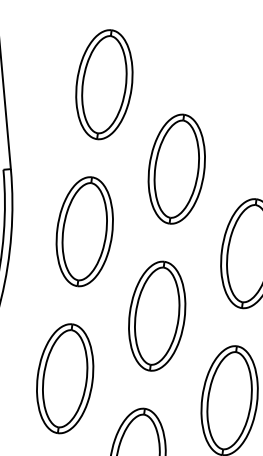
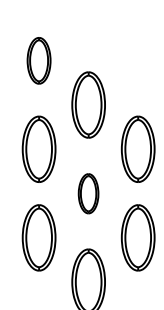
part: (103, 84) -> (38, 60), size x0.7
part: (156, 315) -> (88, 193), size x0.6

